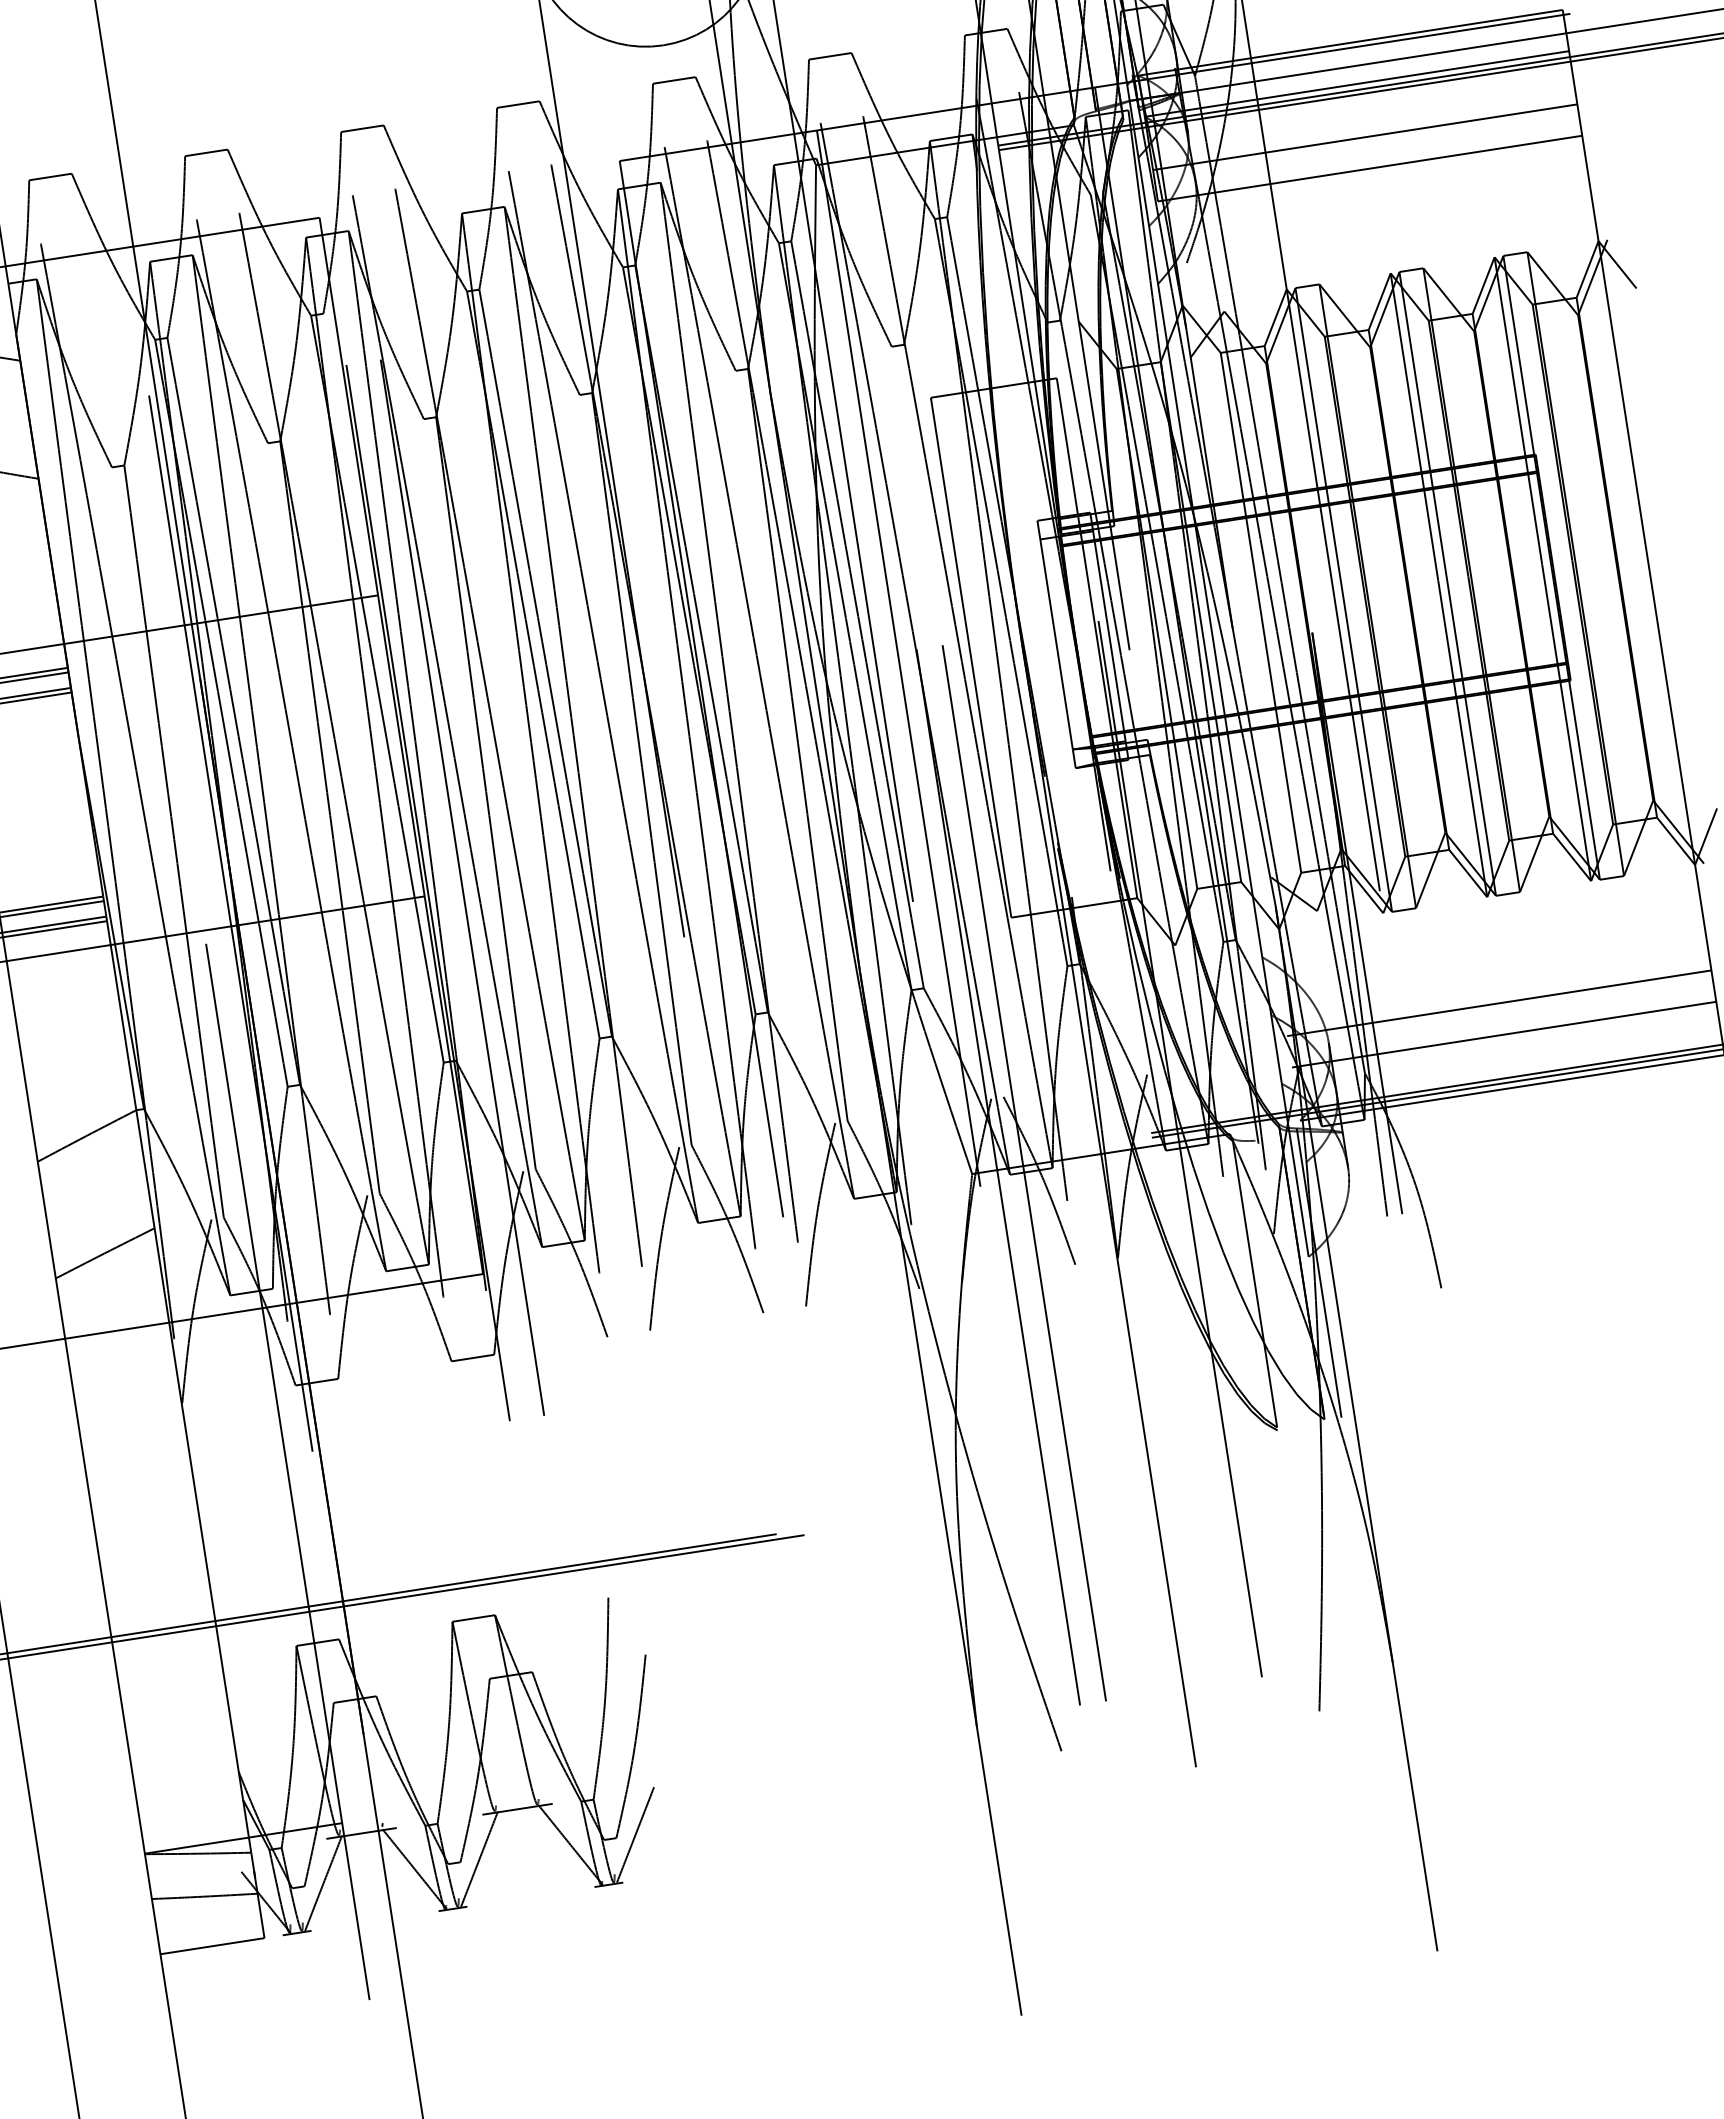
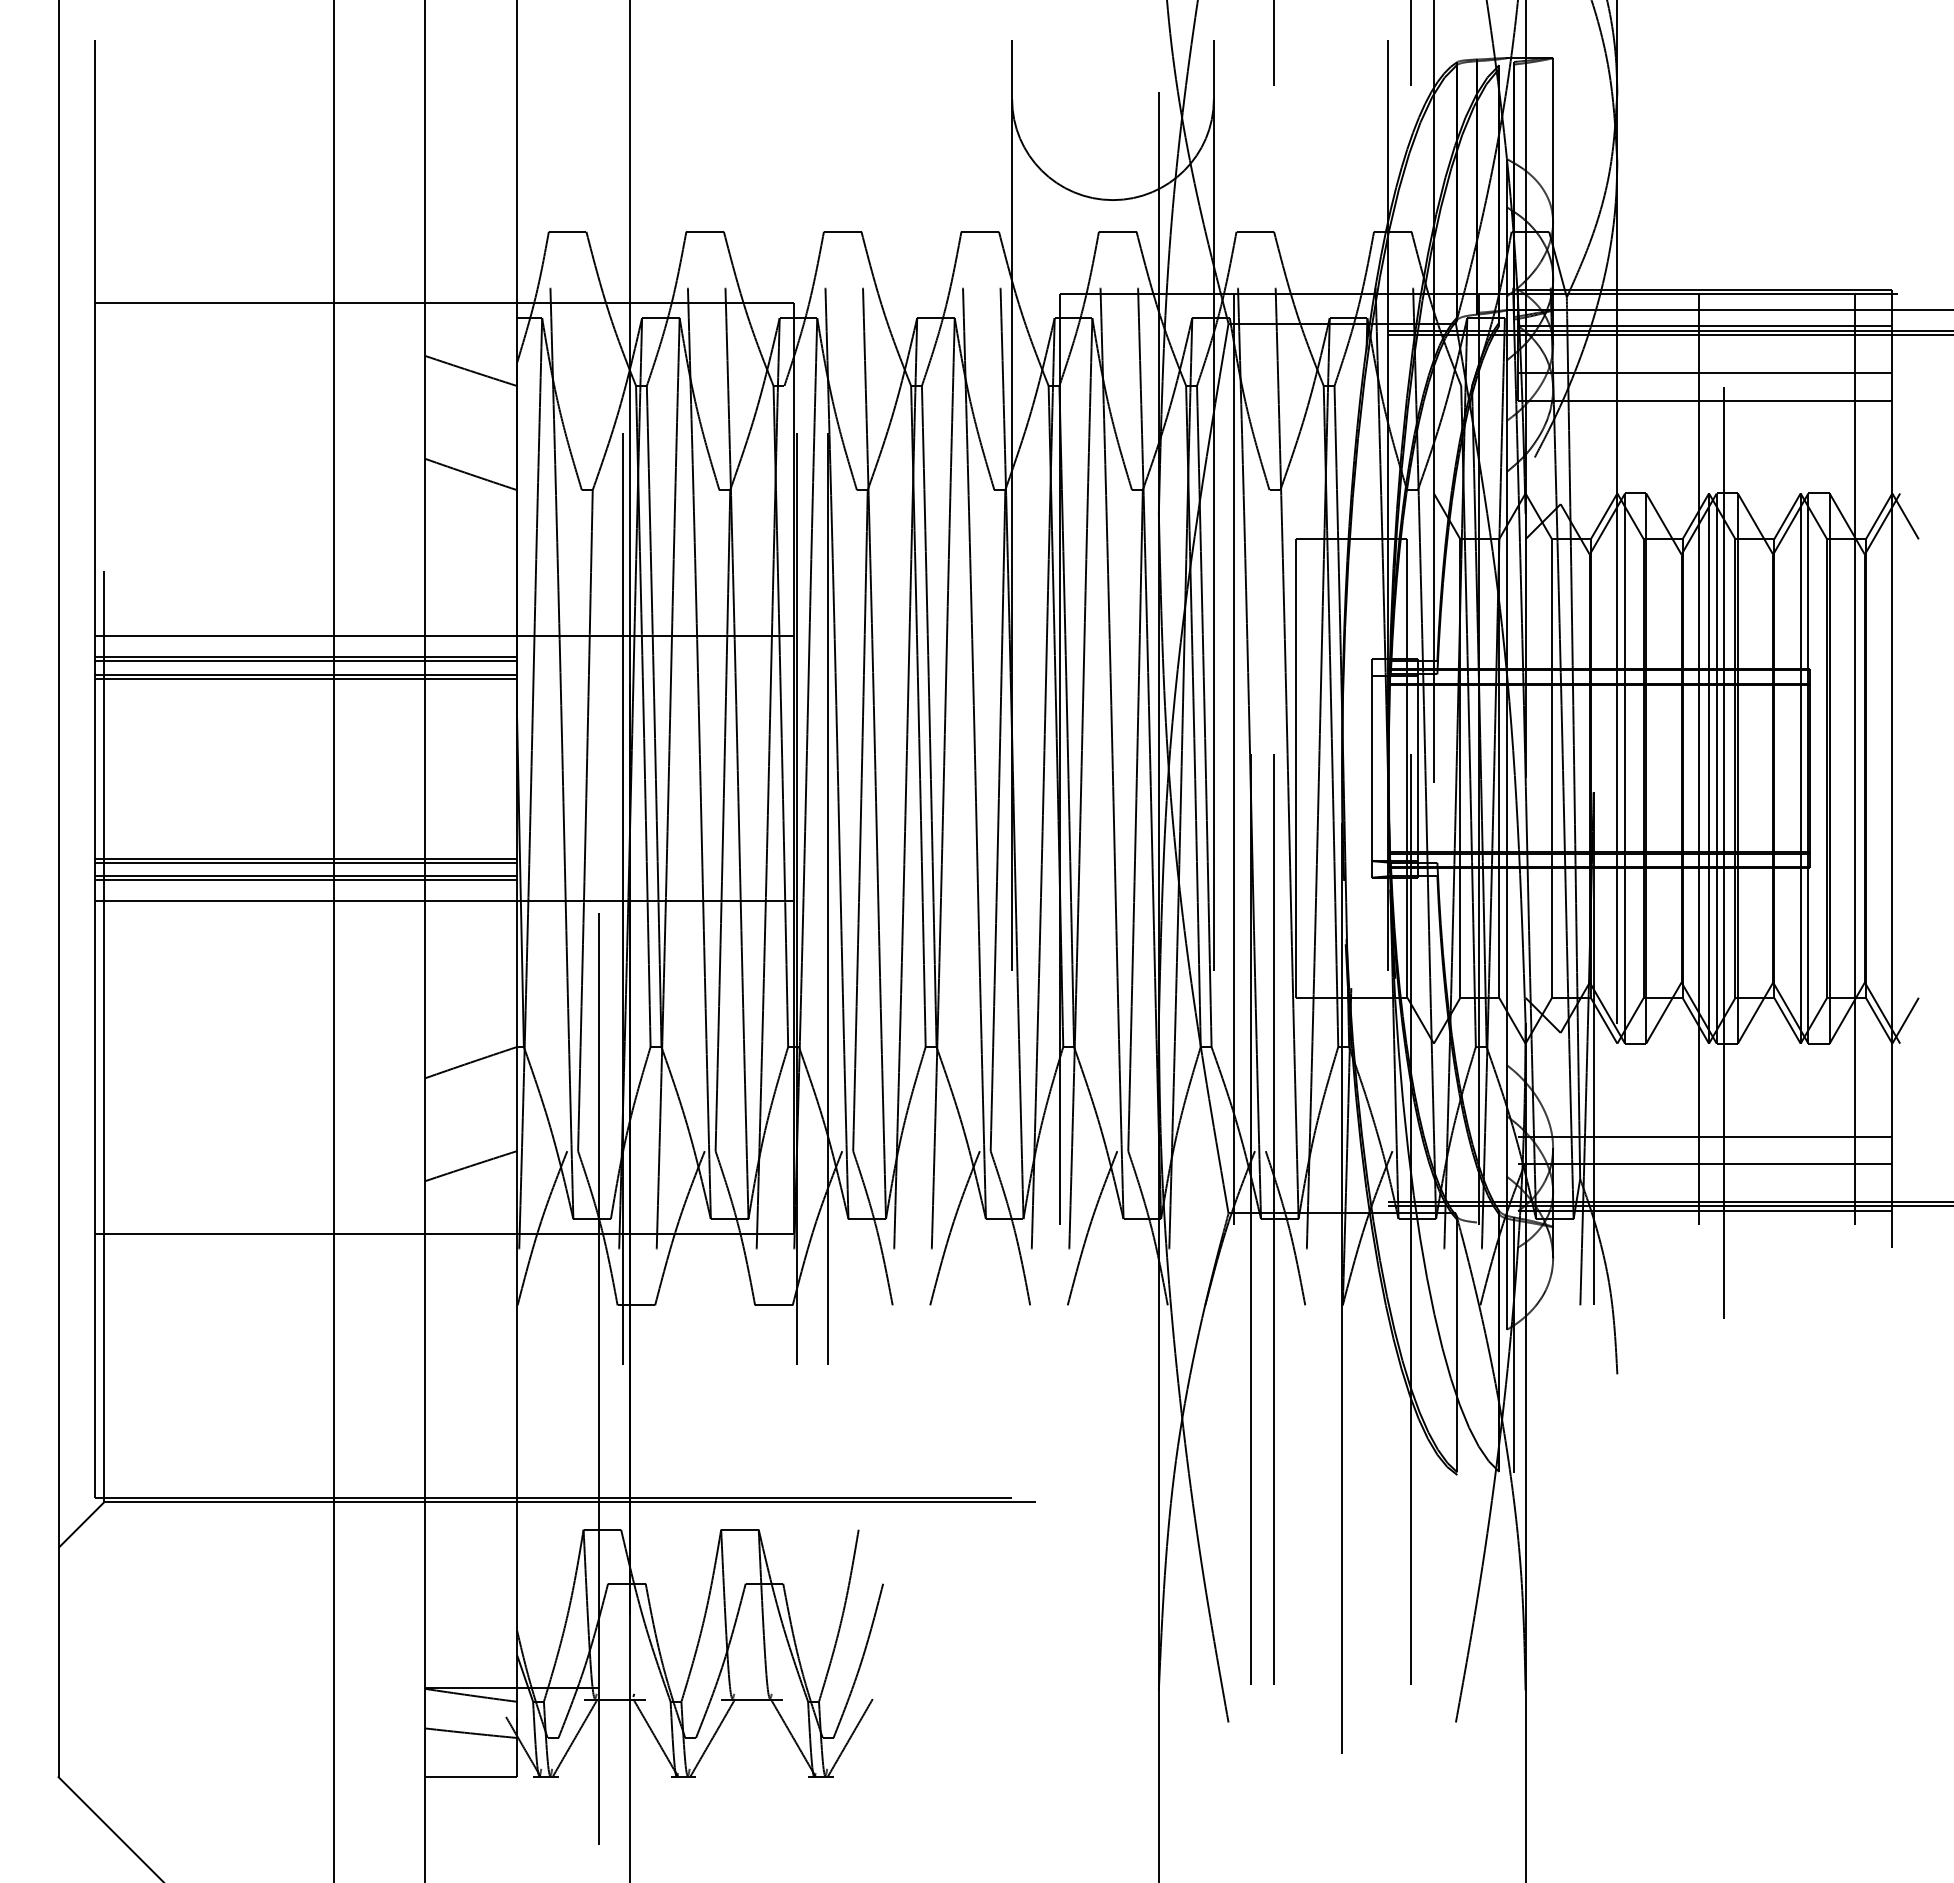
line: (1610, 601) -> (1854, 805), added
line: (1462, 624) -> (1724, 805), added
line: (1433, 629) -> (1698, 805), added

